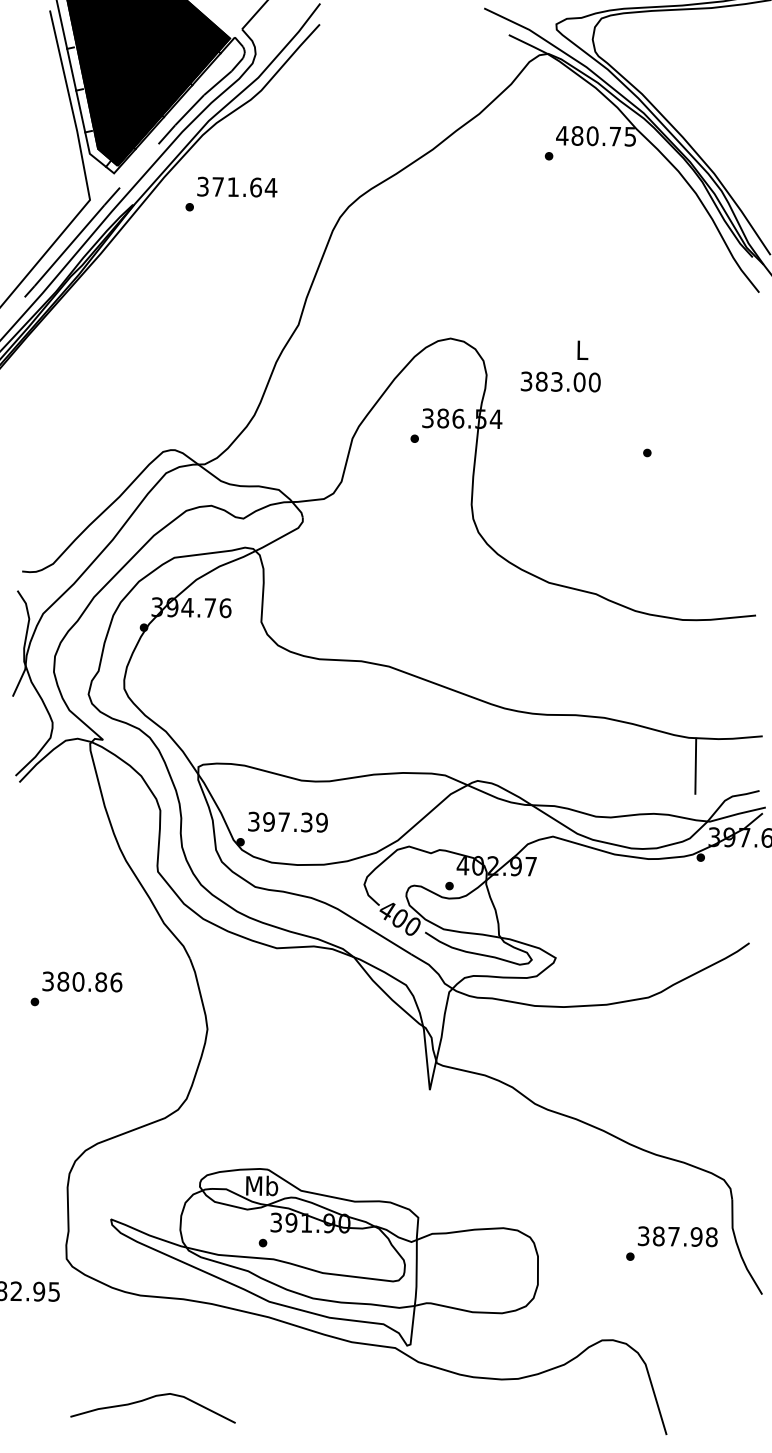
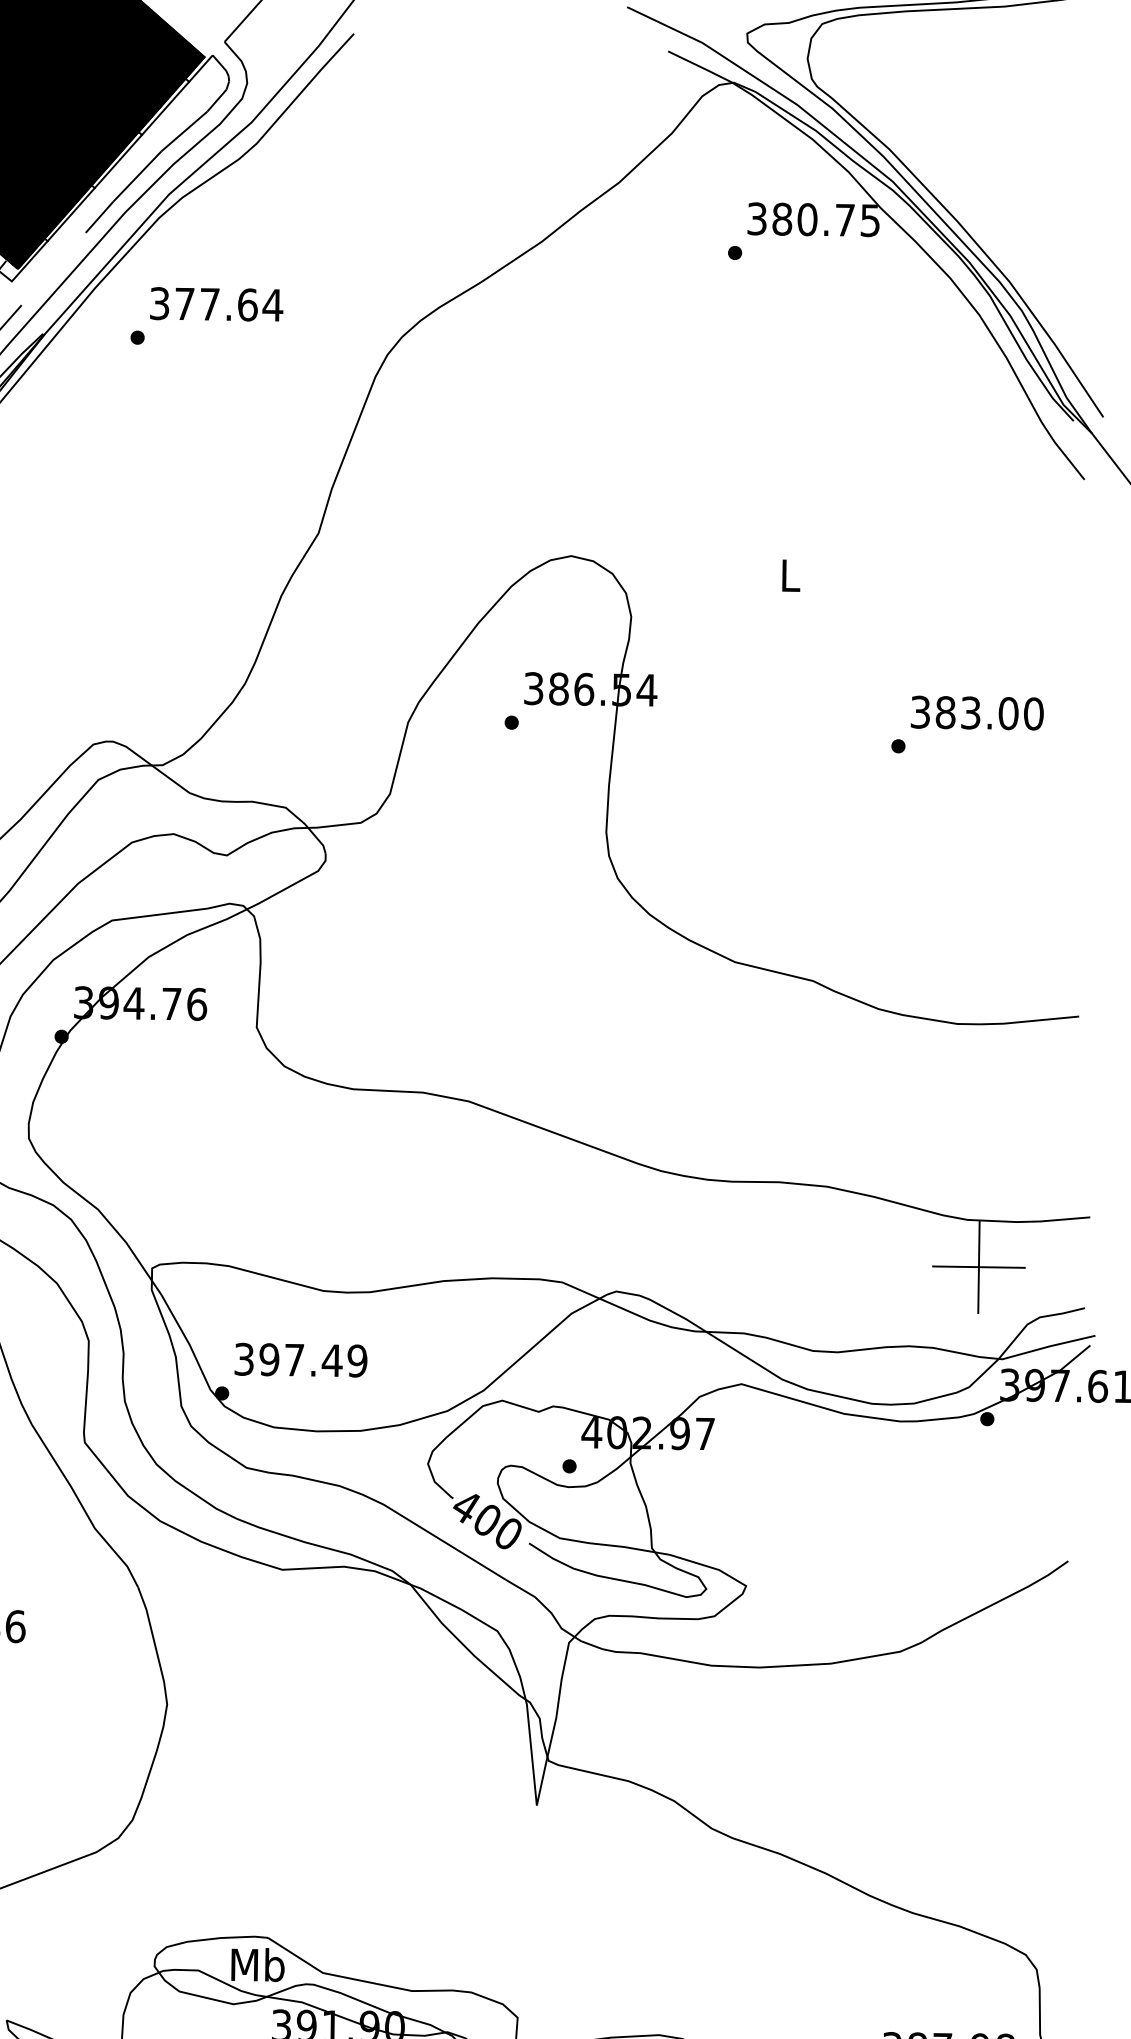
text: (562, 135) -> (757, 218), 480.75 -> 380.75
text: (232, 186) -> (208, 303), 371.64 -> 377.64
text: (560, 381) -> (976, 712), moved
line: (695, 765) -> (978, 1265), added
text: (306, 822) -> (331, 1360), 397.39 -> 397.49

